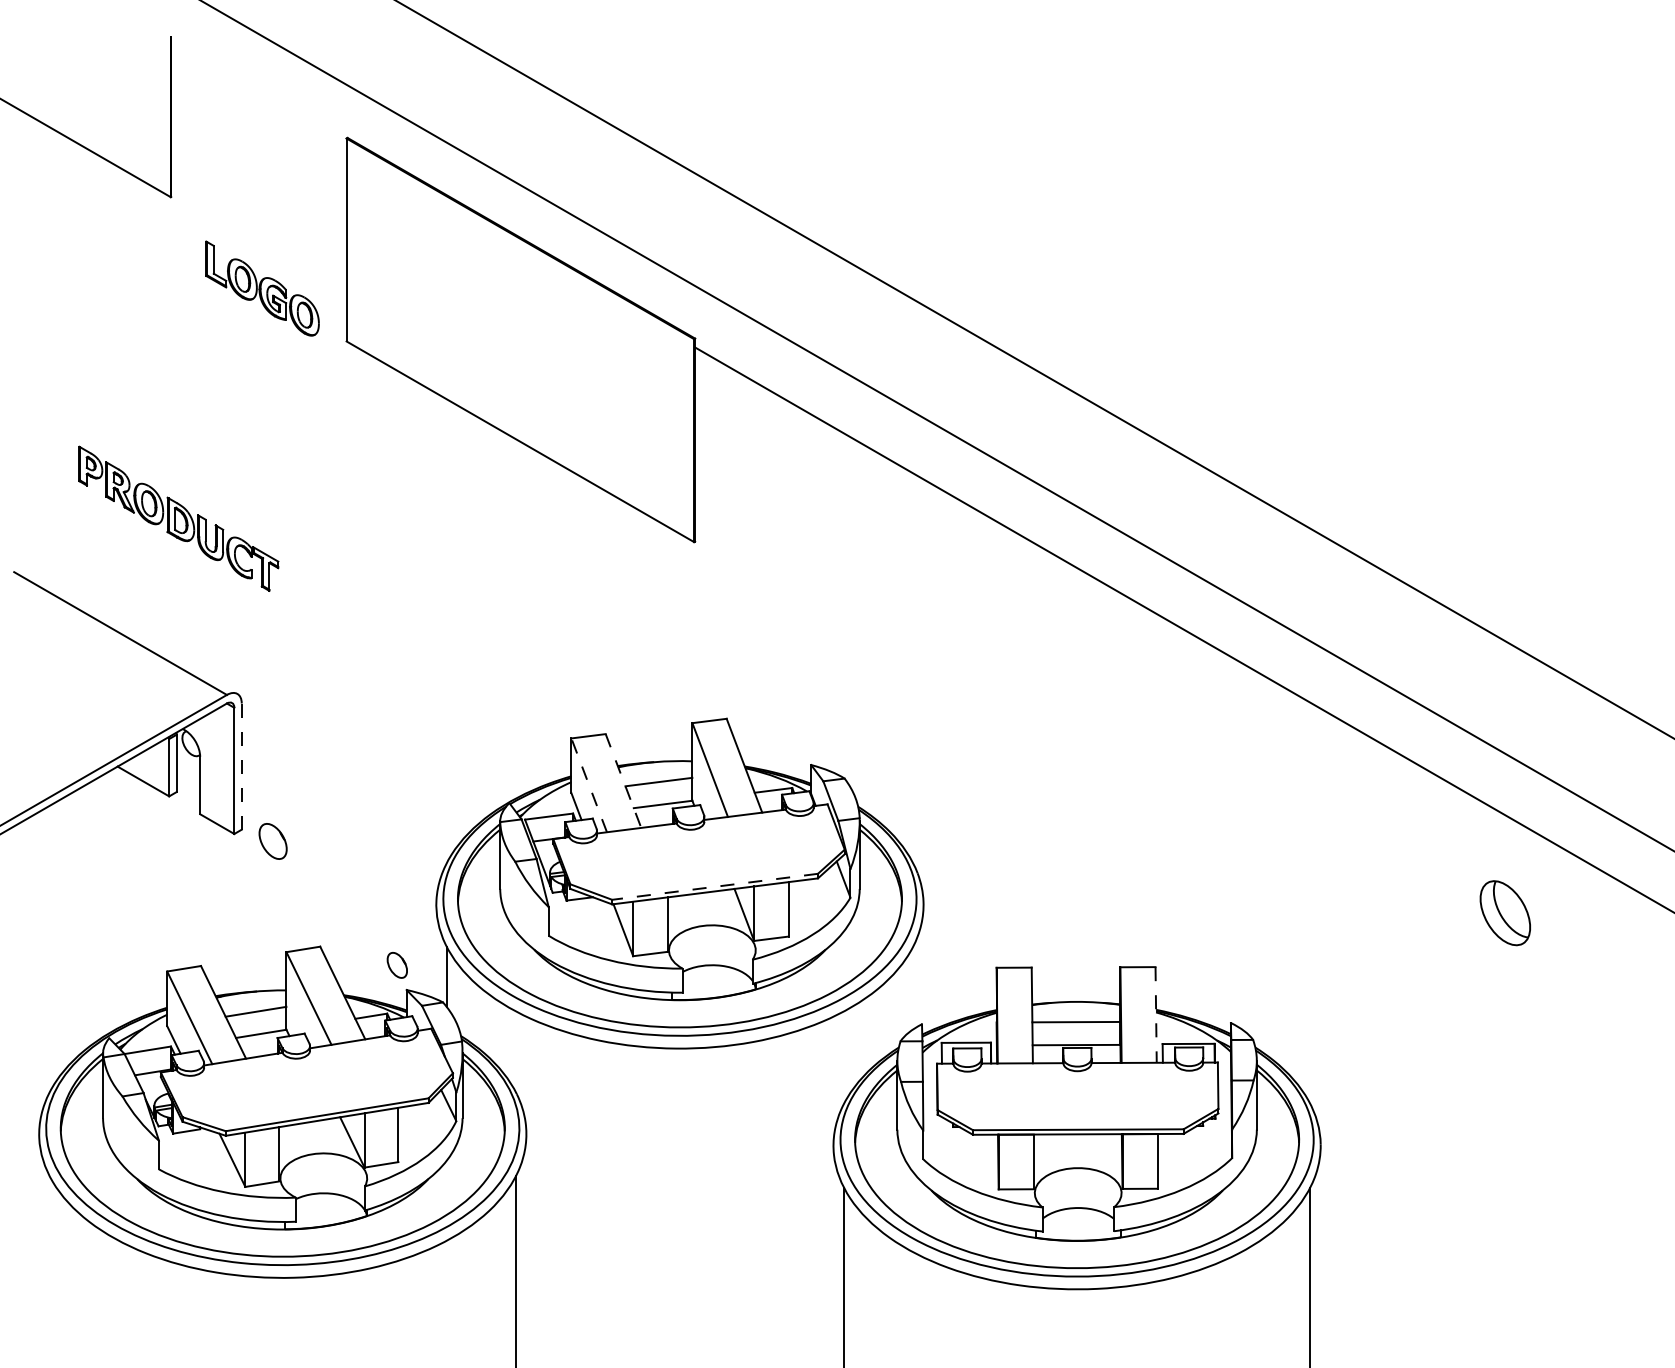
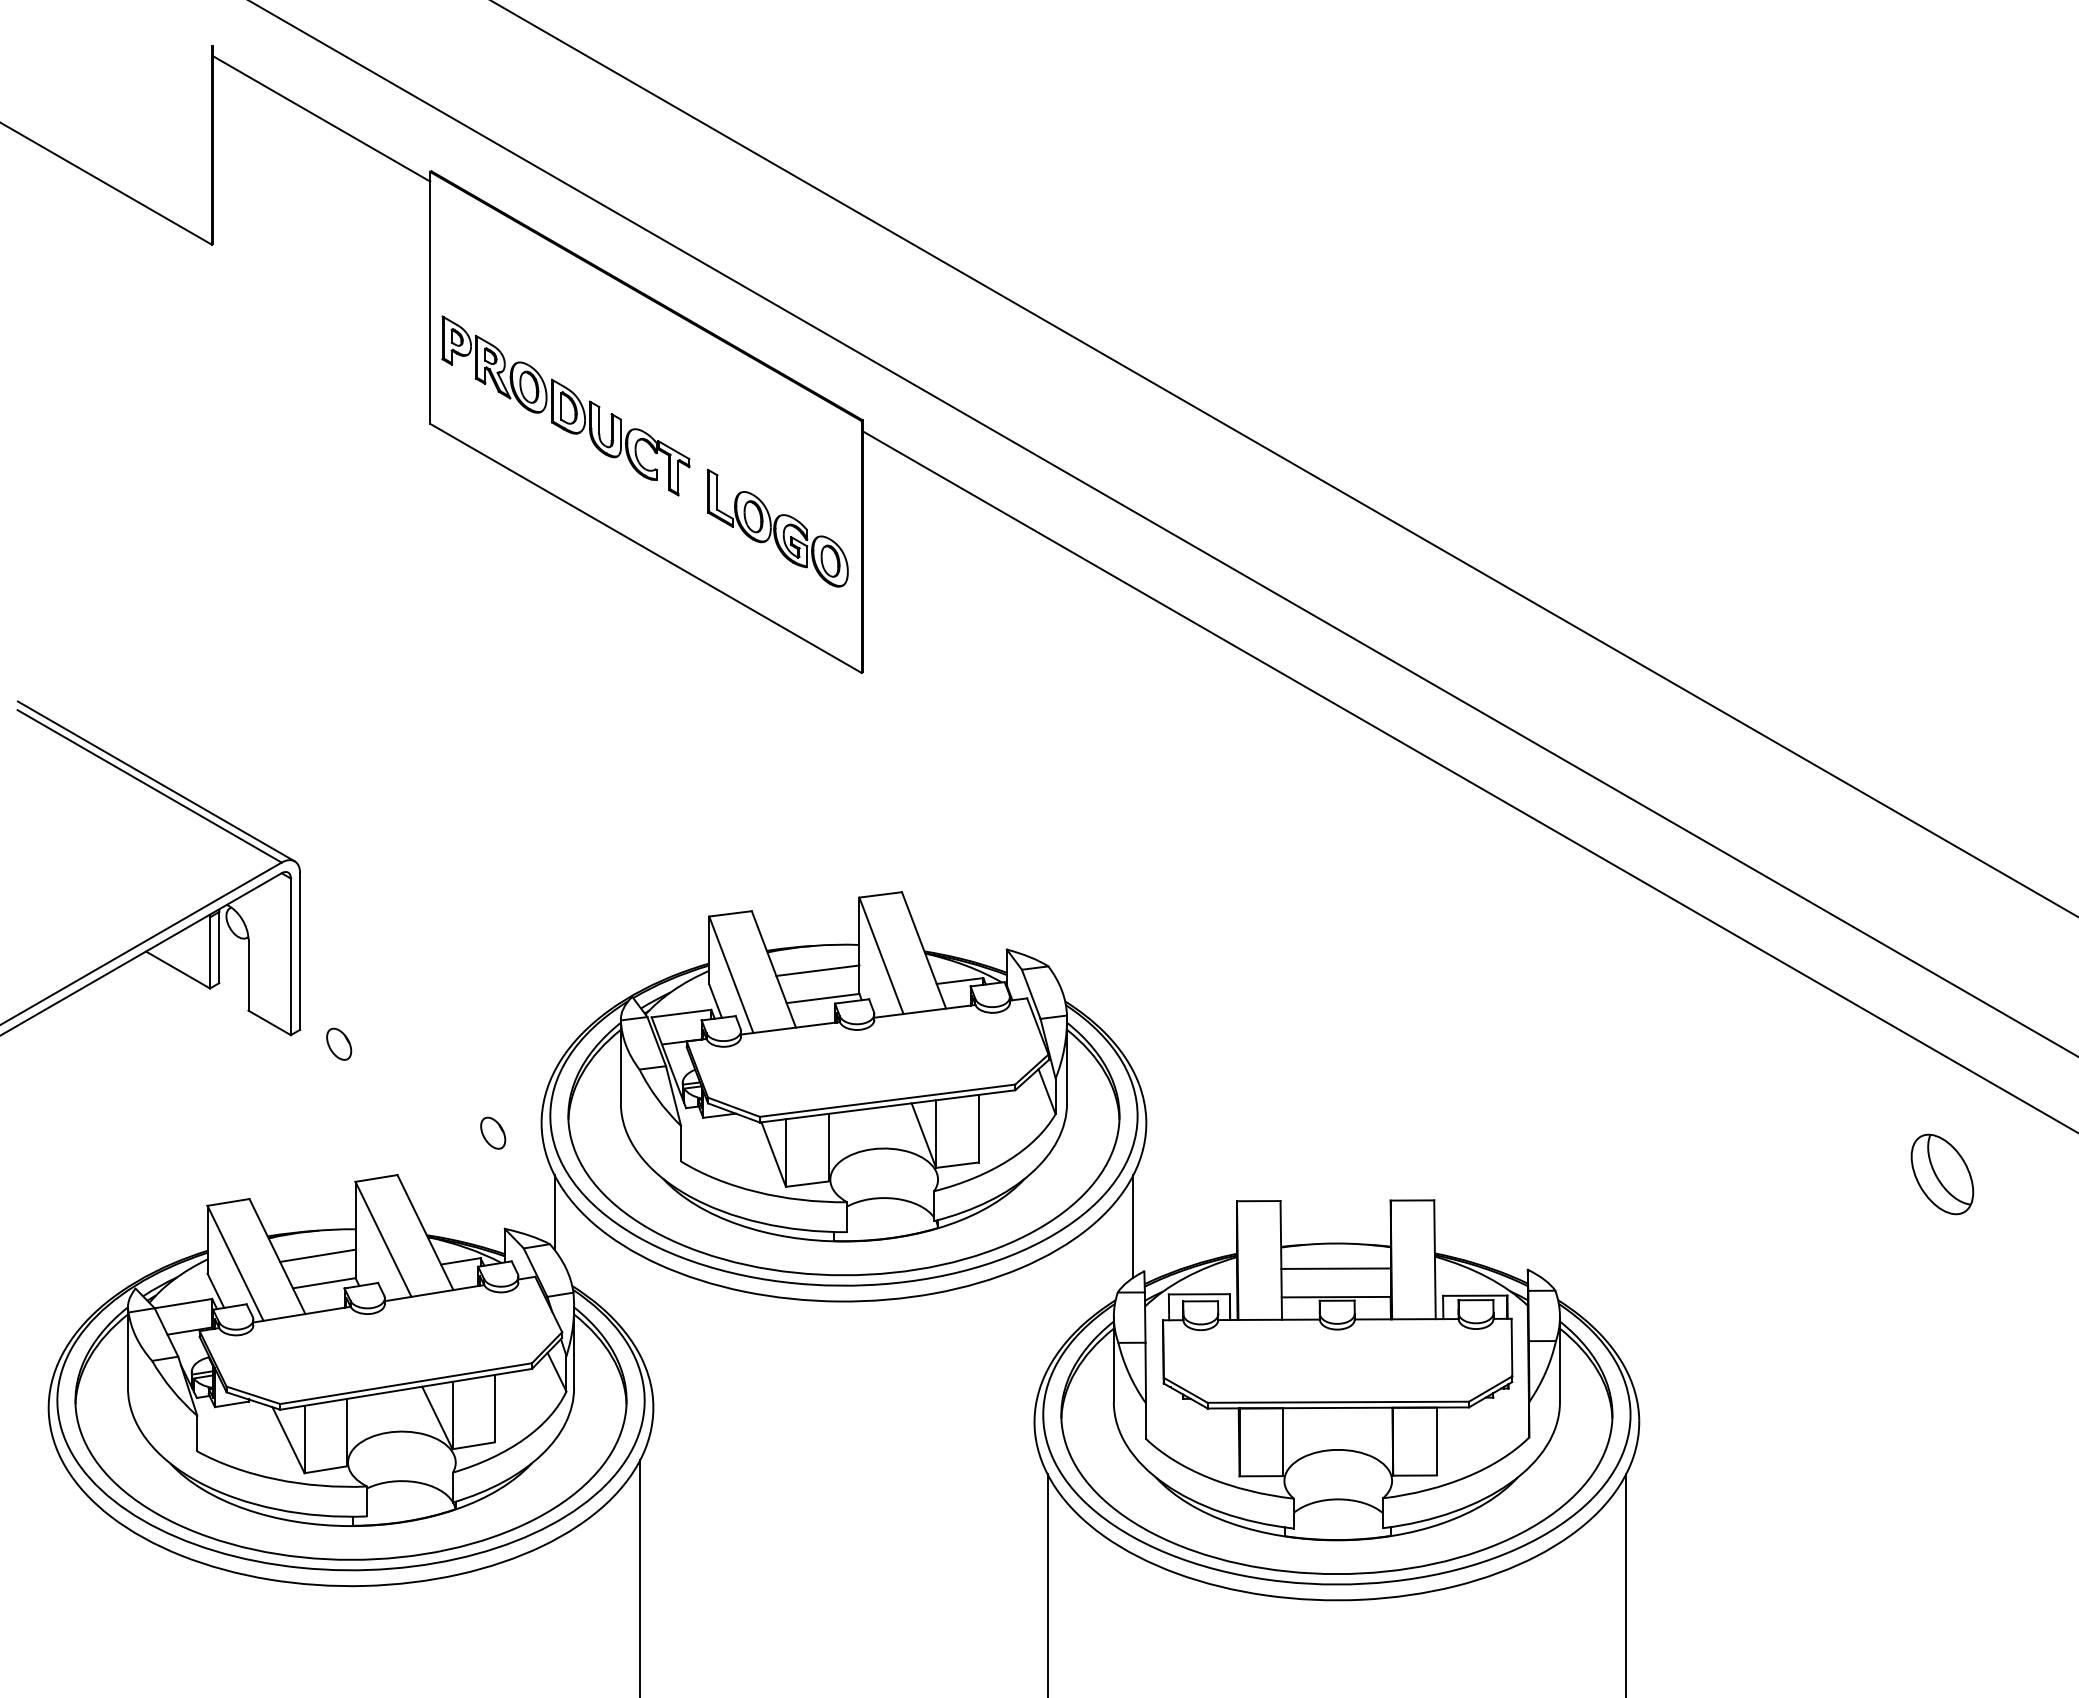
line: (259, 95) -> (321, 118), added
part: (262, 287) -> (777, 527), moved
part: (178, 518) -> (565, 405), moved
line: (125, 629) -> (155, 781), added
line: (242, 767) -> (300, 952), dashed -> solid
line: (623, 781) -> (774, 969), dashed -> solid
line: (589, 785) -> (731, 974), dashed -> solid
part: (273, 840) -> (339, 1043), size x0.71
line: (715, 886) -> (887, 1100), dashed -> solid
part: (1505, 913) -> (1942, 1174), moved
part: (397, 964) -> (493, 1132), moved
line: (913, 988) -> (1133, 1226), added
line: (1155, 1015) -> (1434, 1260), dashed -> solid

